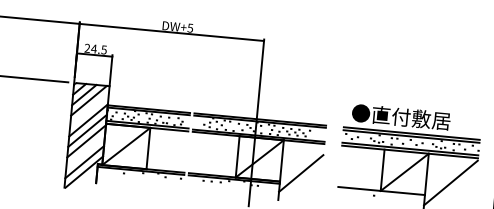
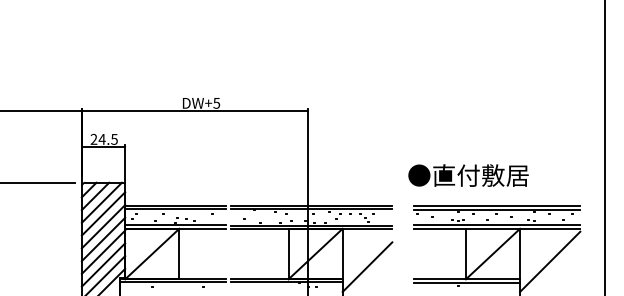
line: (89, 109) -> (103, 213), added
text: (401, 117) -> (468, 175), moved
line: (85, 151) -> (103, 264), added
line: (381, 193) -> (467, 282), added

